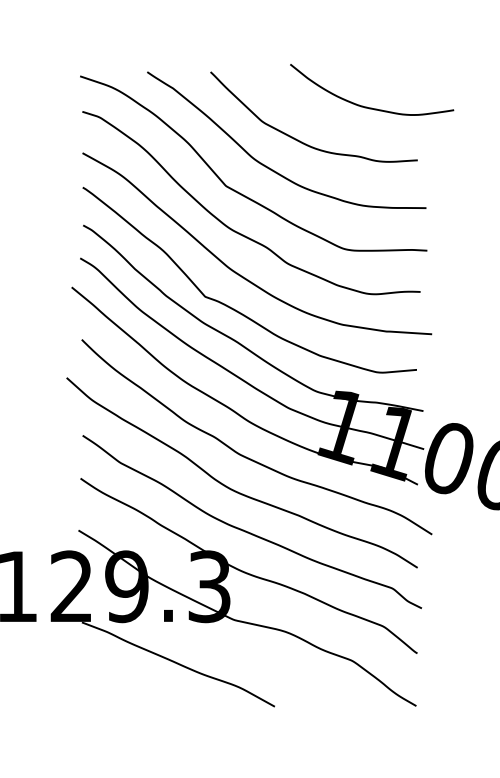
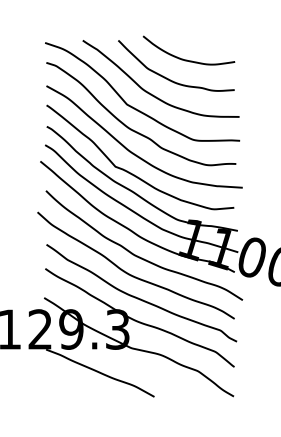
curve: (369, 105) -> (187, 59), moved

